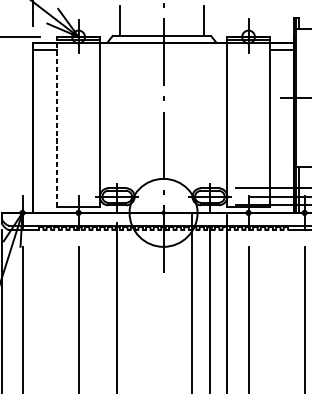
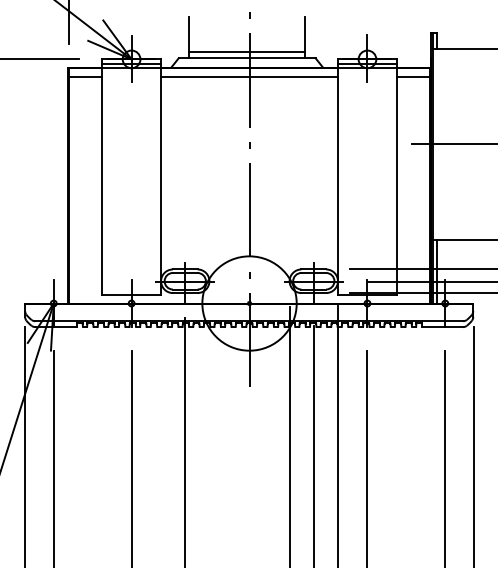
line: (161, 31) -> (246, 52), added
line: (163, 50) -> (249, 77), added
line: (57, 122) -> (102, 177), dashed -> solid

